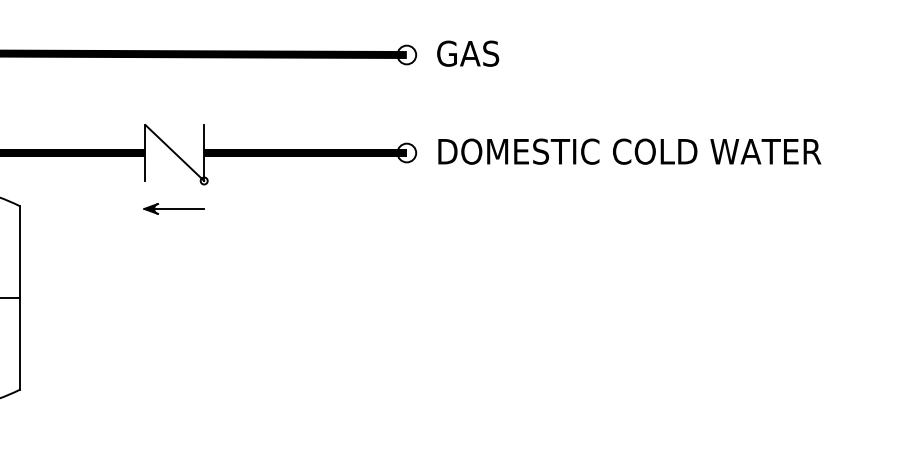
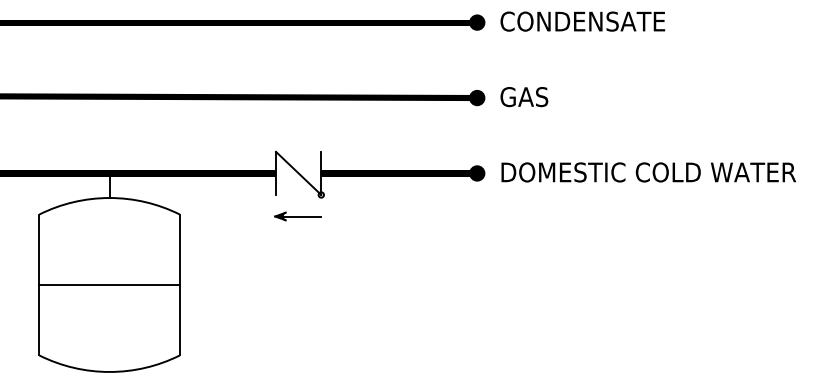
fill: (407, 54) -> (477, 97), added
fill: (407, 153) -> (477, 173), added

